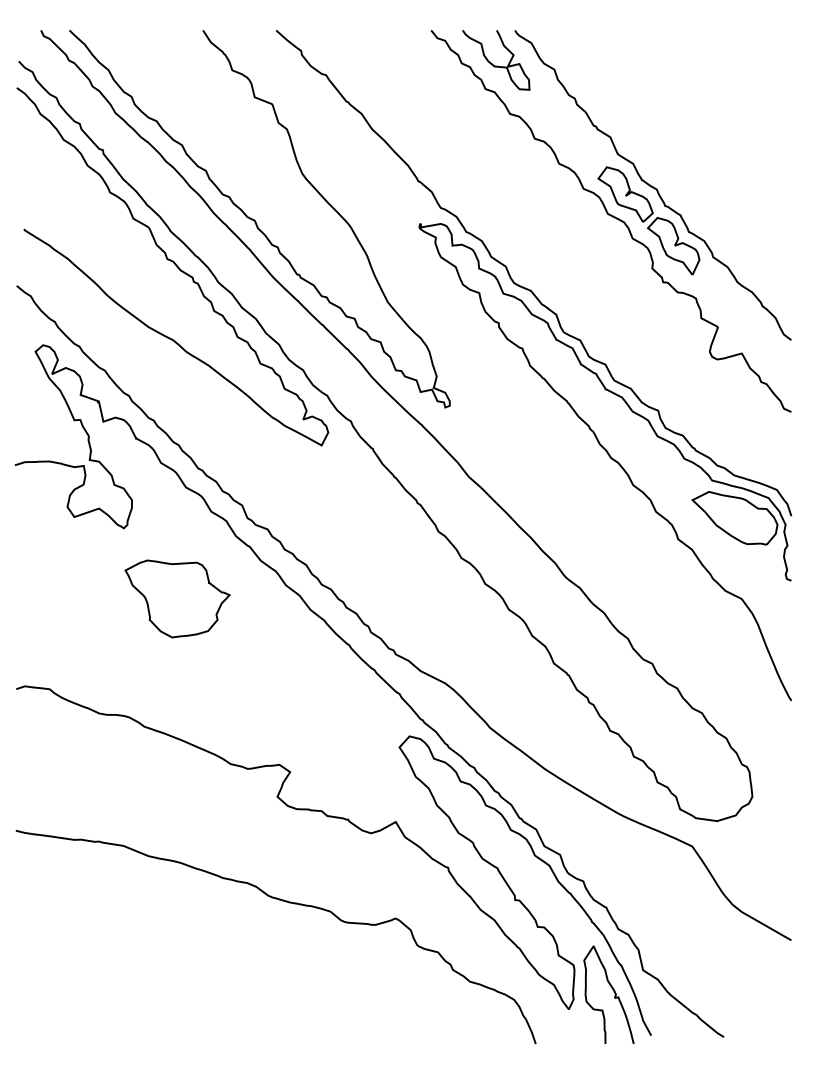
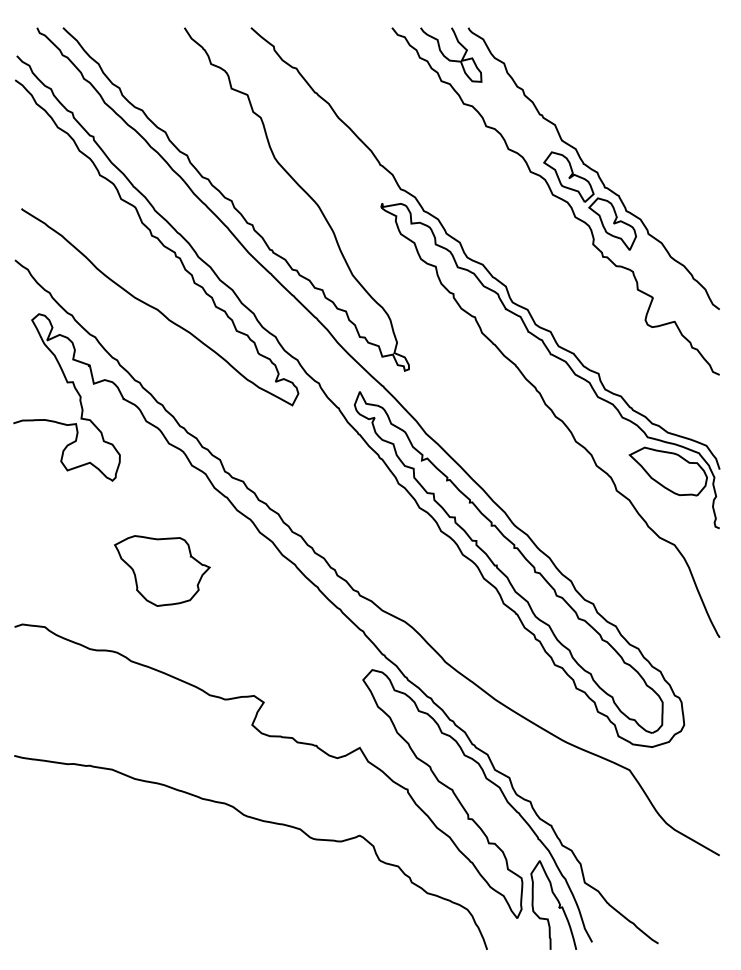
part: (177, 598) -> (162, 570), moved
part: (559, 618) -> (508, 562), added

